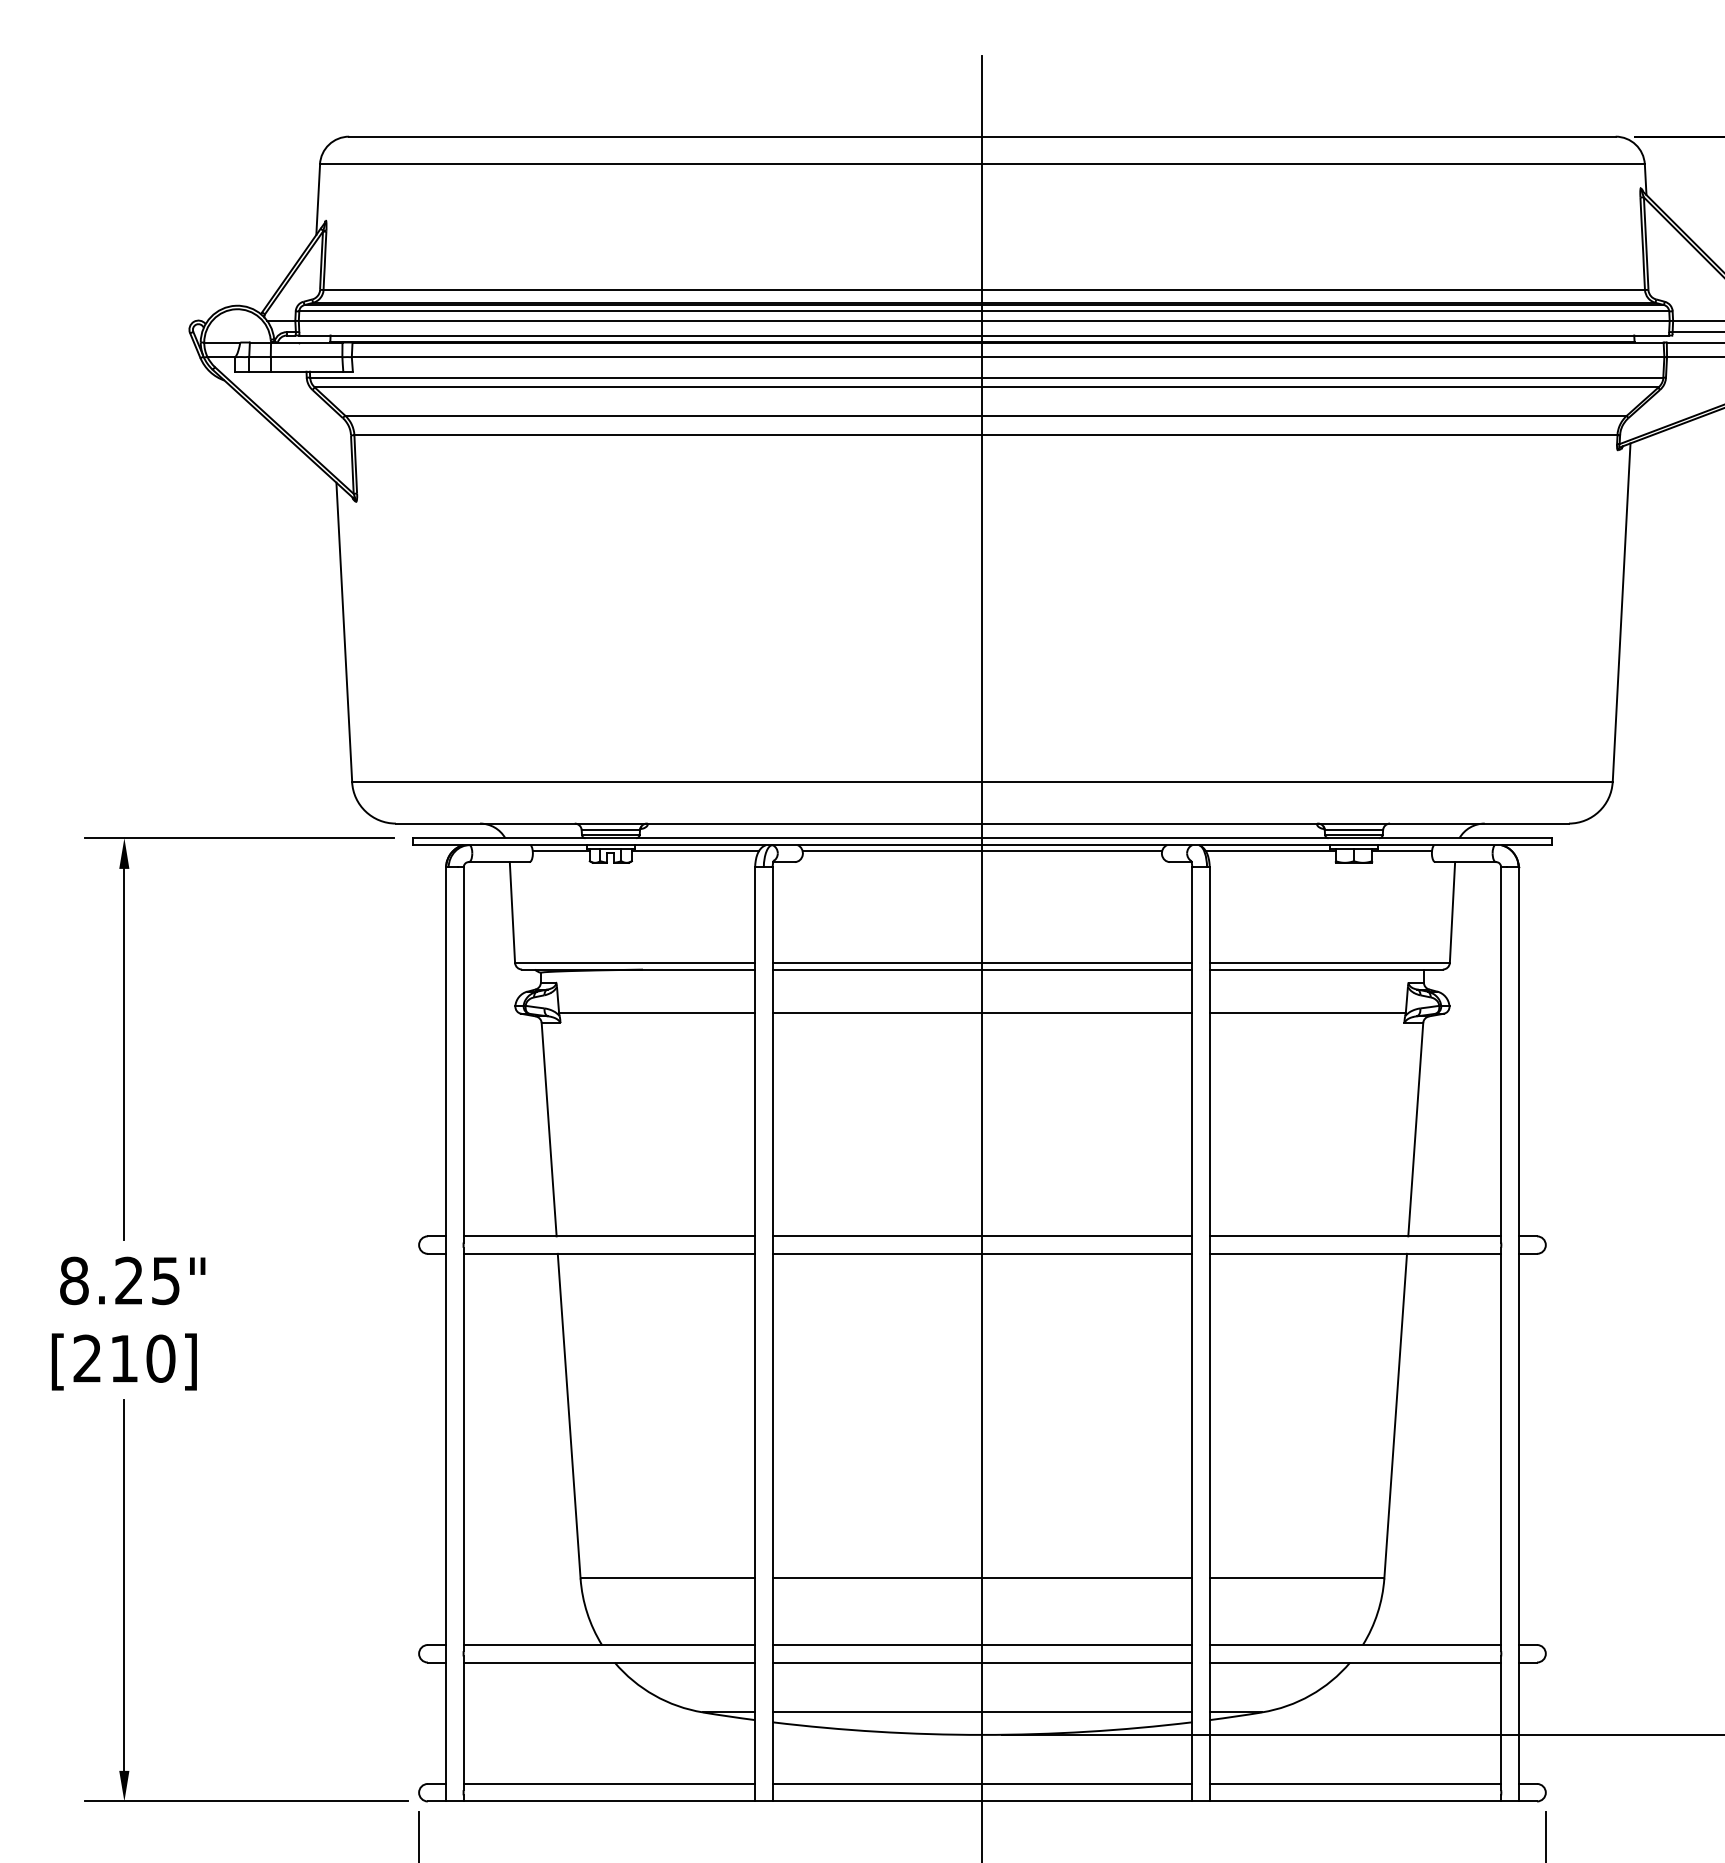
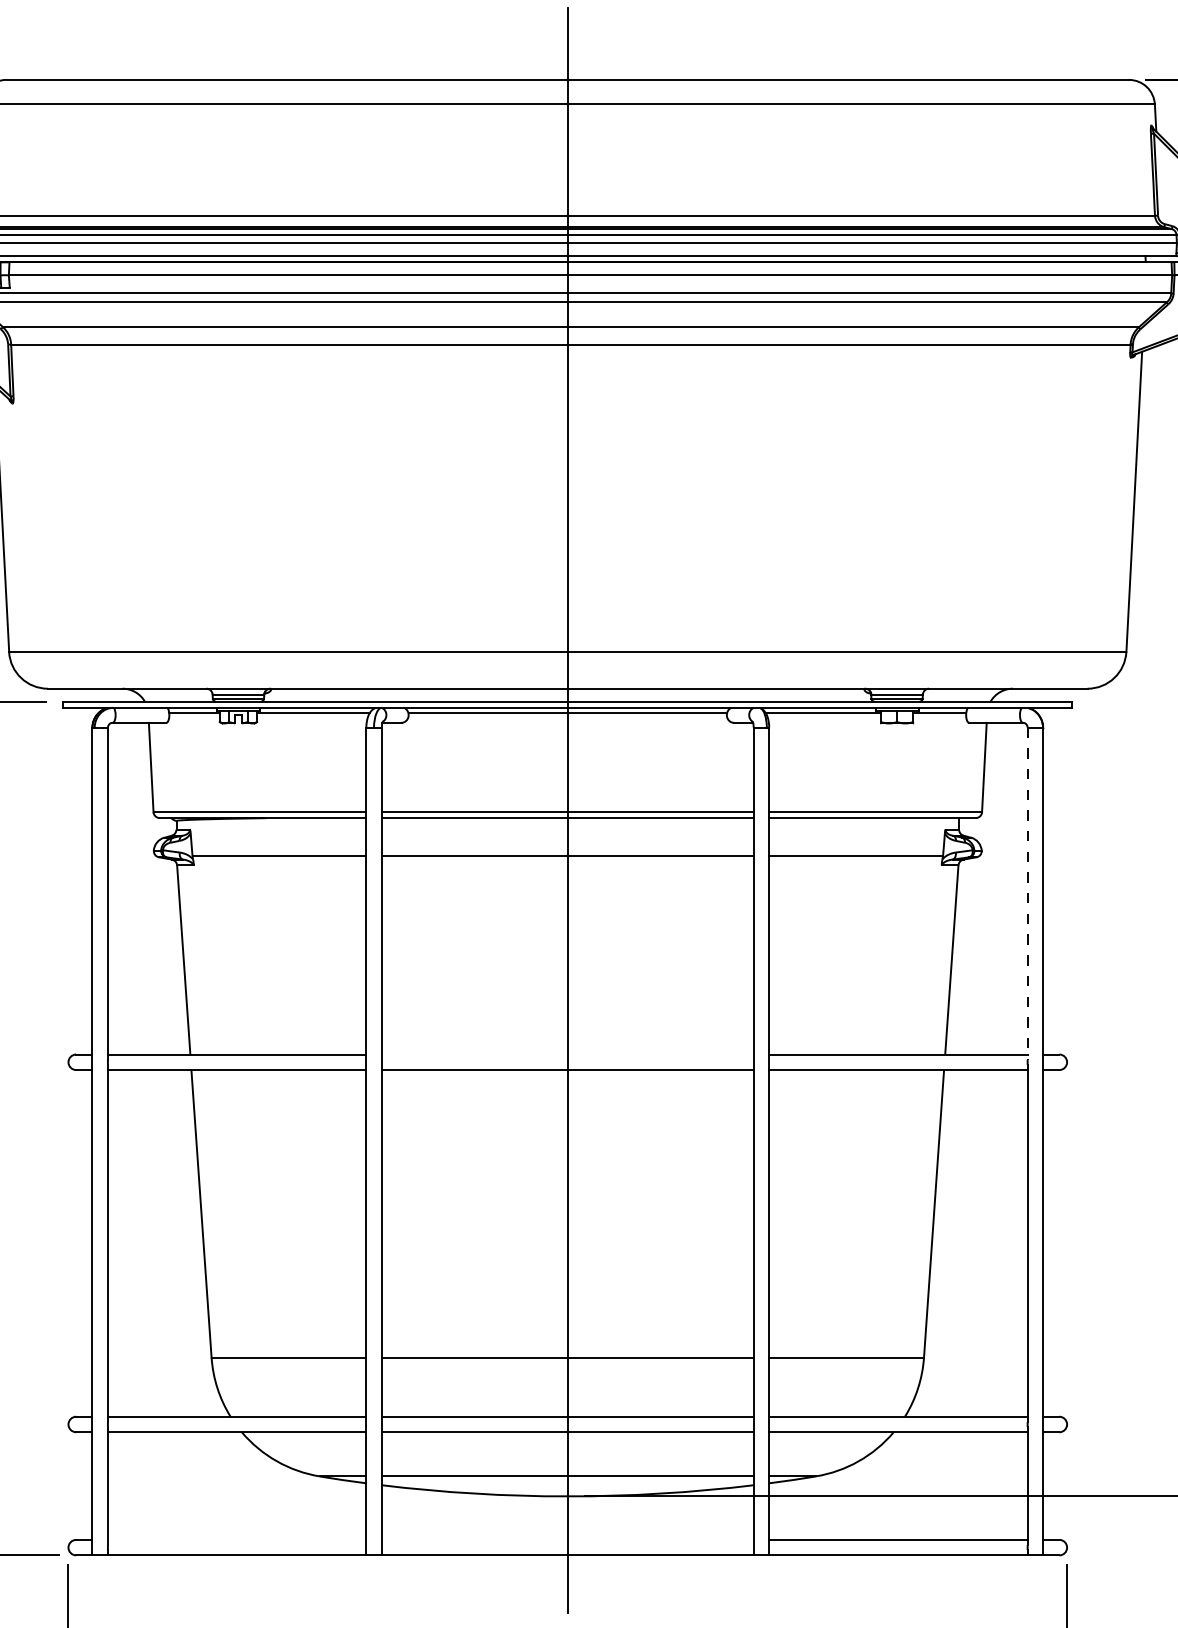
line: (1501, 1054) -> (1027, 893), solid -> dashed
line: (982, 1236) -> (567, 1054), removed
line: (609, 1783) -> (237, 1539), removed
line: (982, 1783) -> (567, 1539), removed

